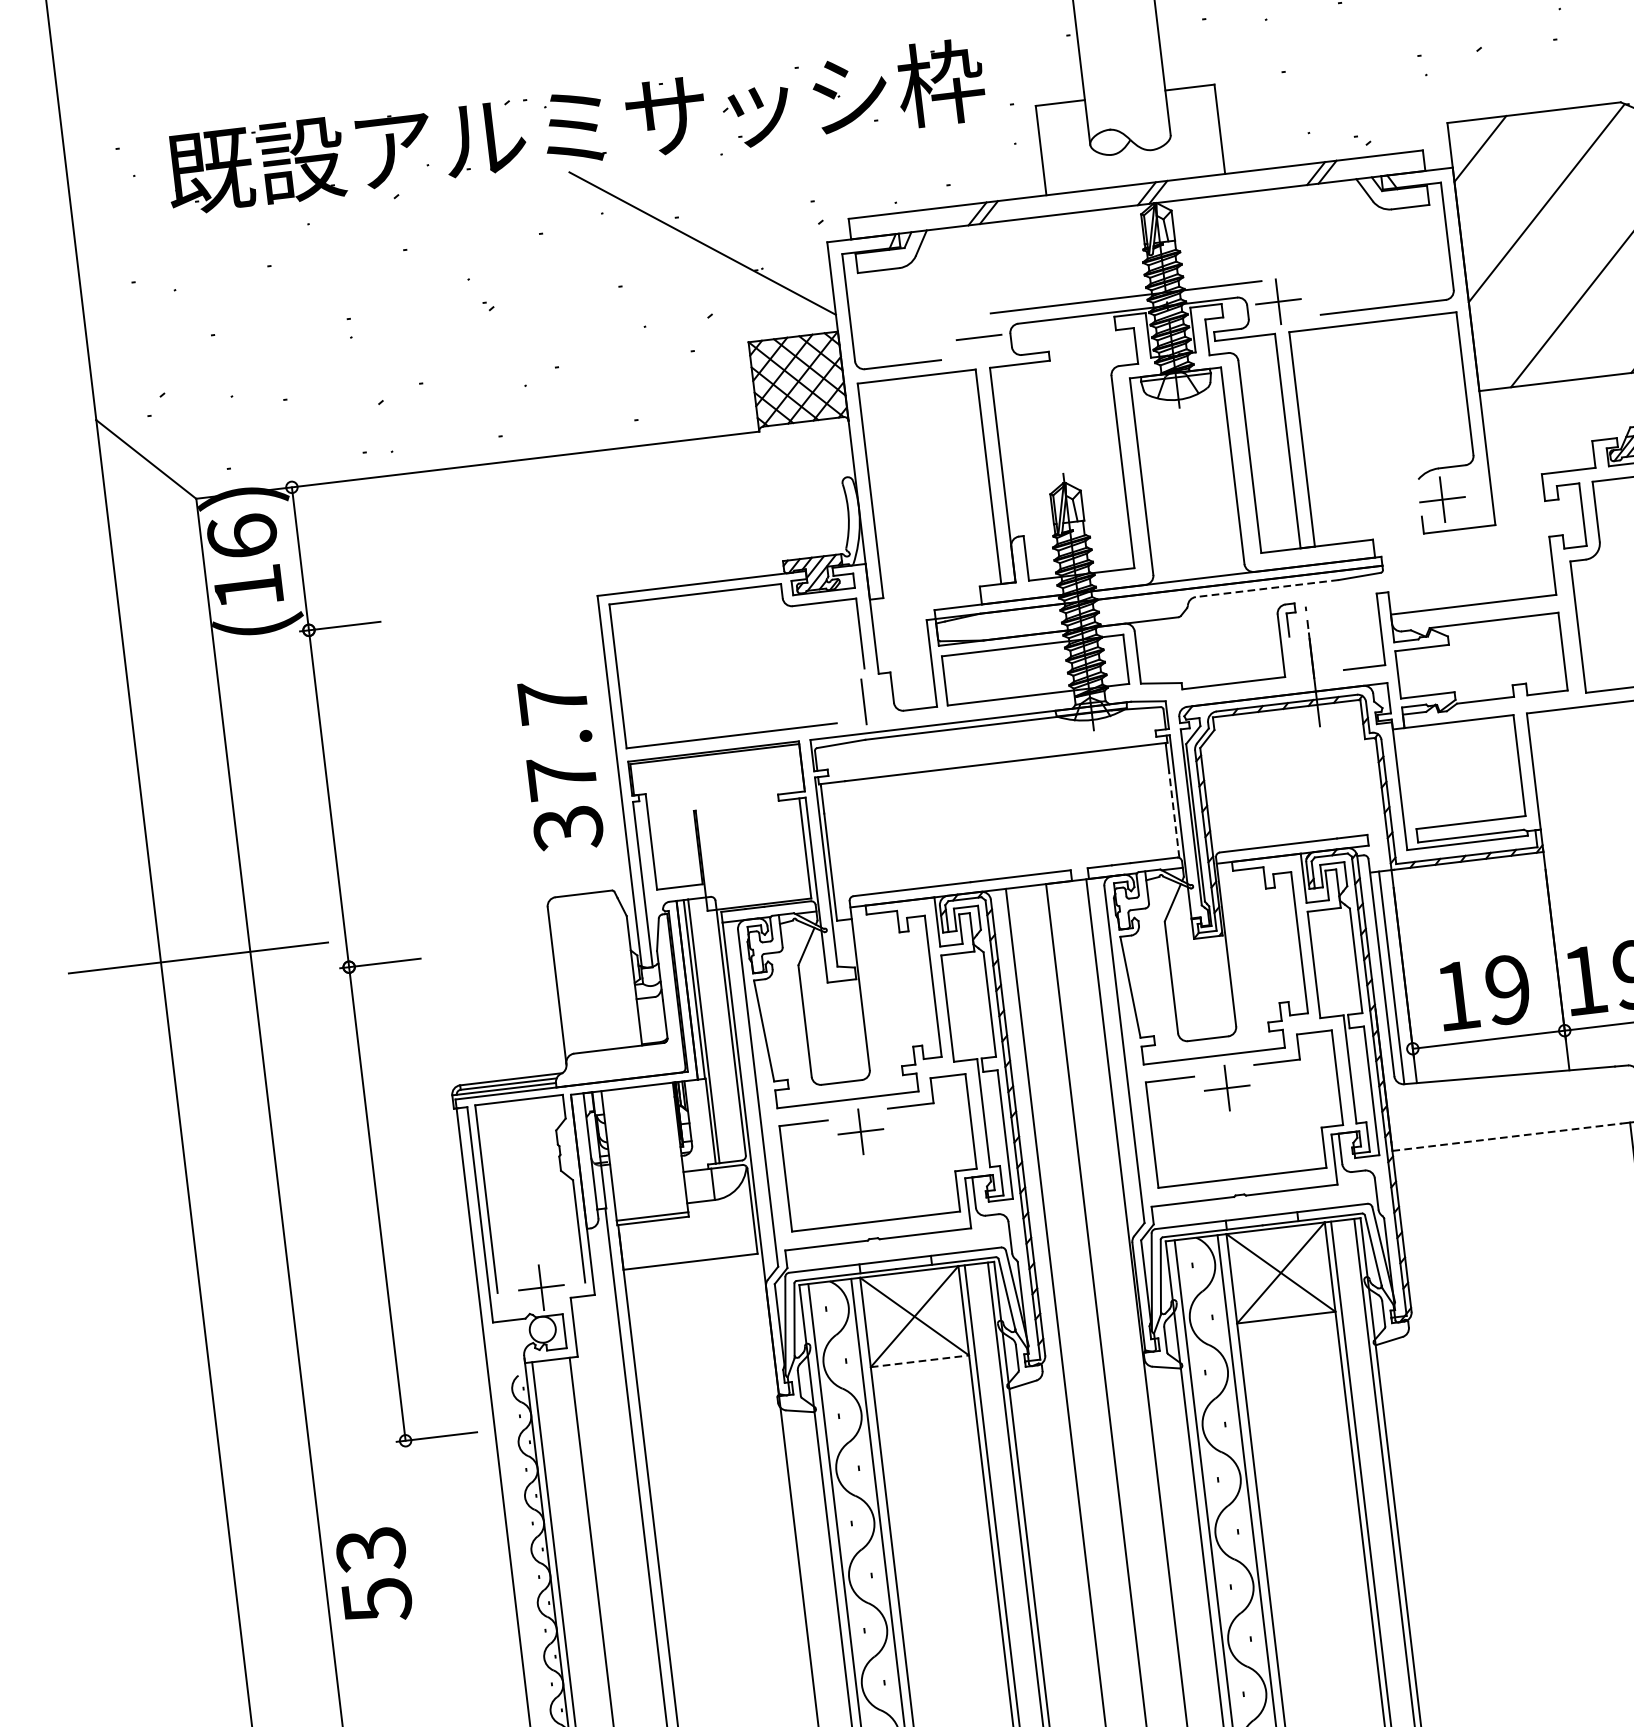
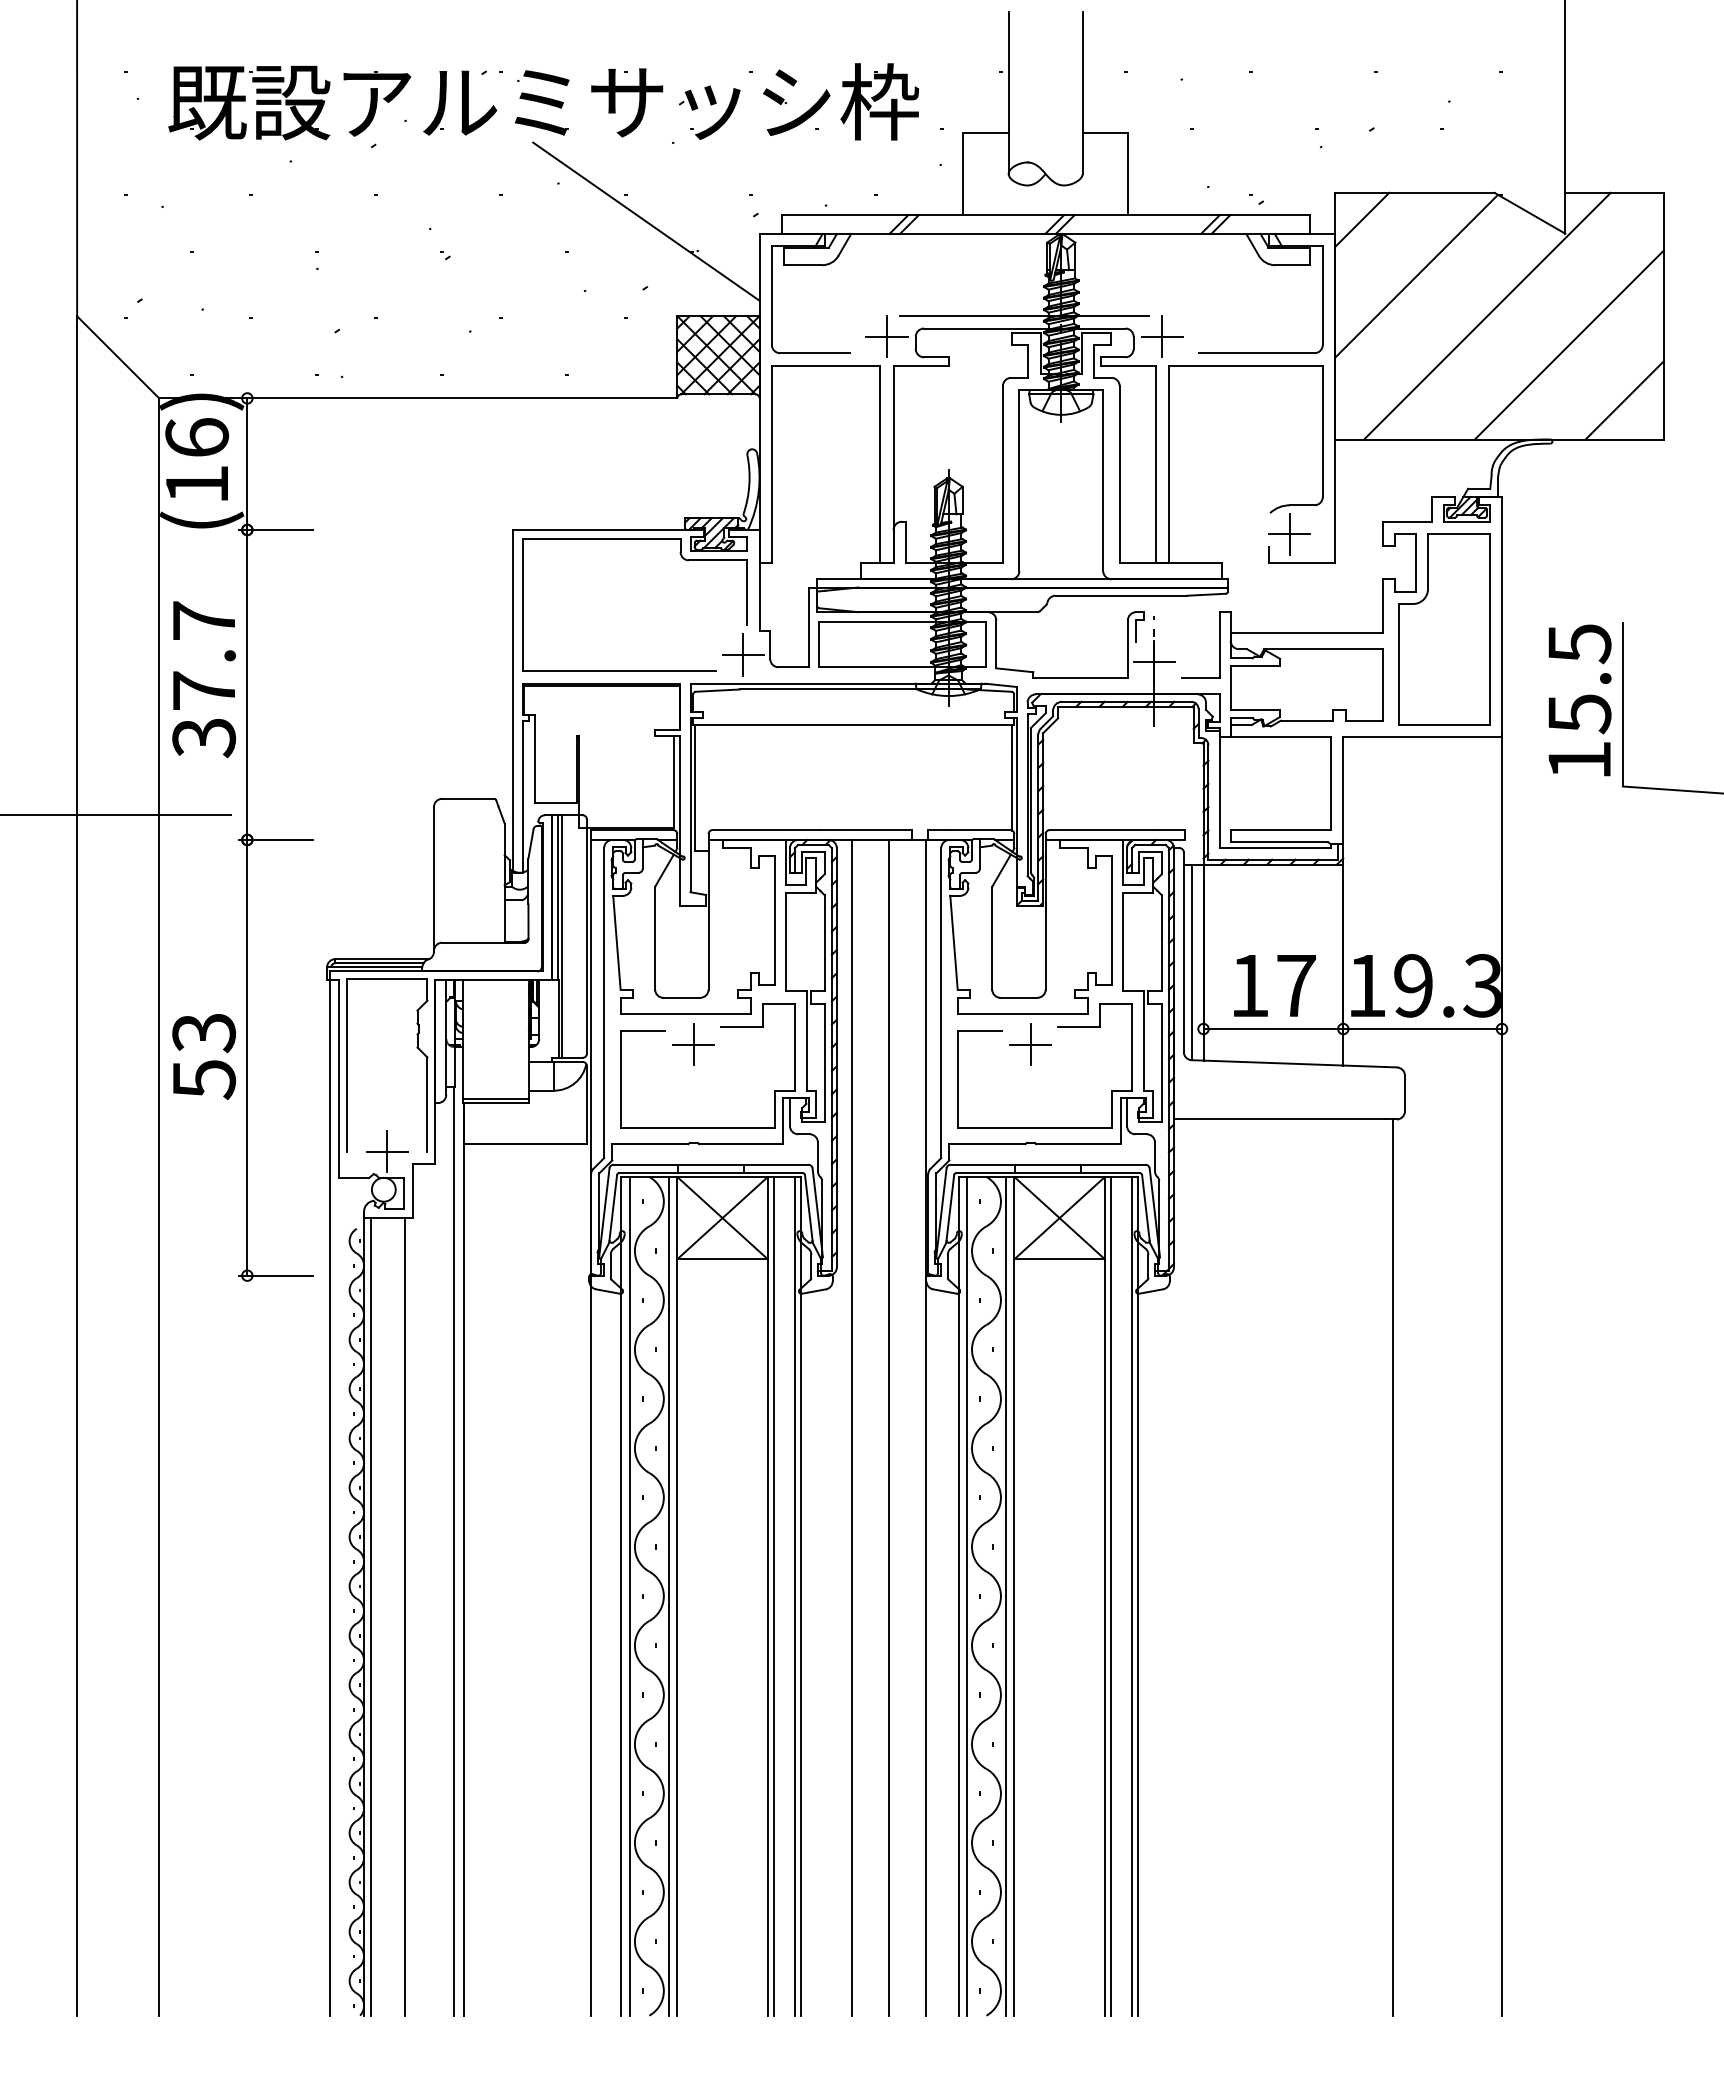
line: (979, 337) -> (887, 336), added
line: (1267, 588) -> (1121, 595), dashed -> solid
line: (1310, 655) -> (1153, 661), added
line: (863, 701) -> (742, 654), added
text: (560, 765) -> (203, 679), moved
line: (1174, 814) -> (1012, 790), dashed -> solid
text: (1508, 989) -> (1296, 985), 19 -> 17
line: (1507, 1137) -> (1279, 1119), dashed -> solid
line: (921, 1361) -> (723, 1259), dashed -> solid
text: (373, 1575) -> (203, 1056), moved

